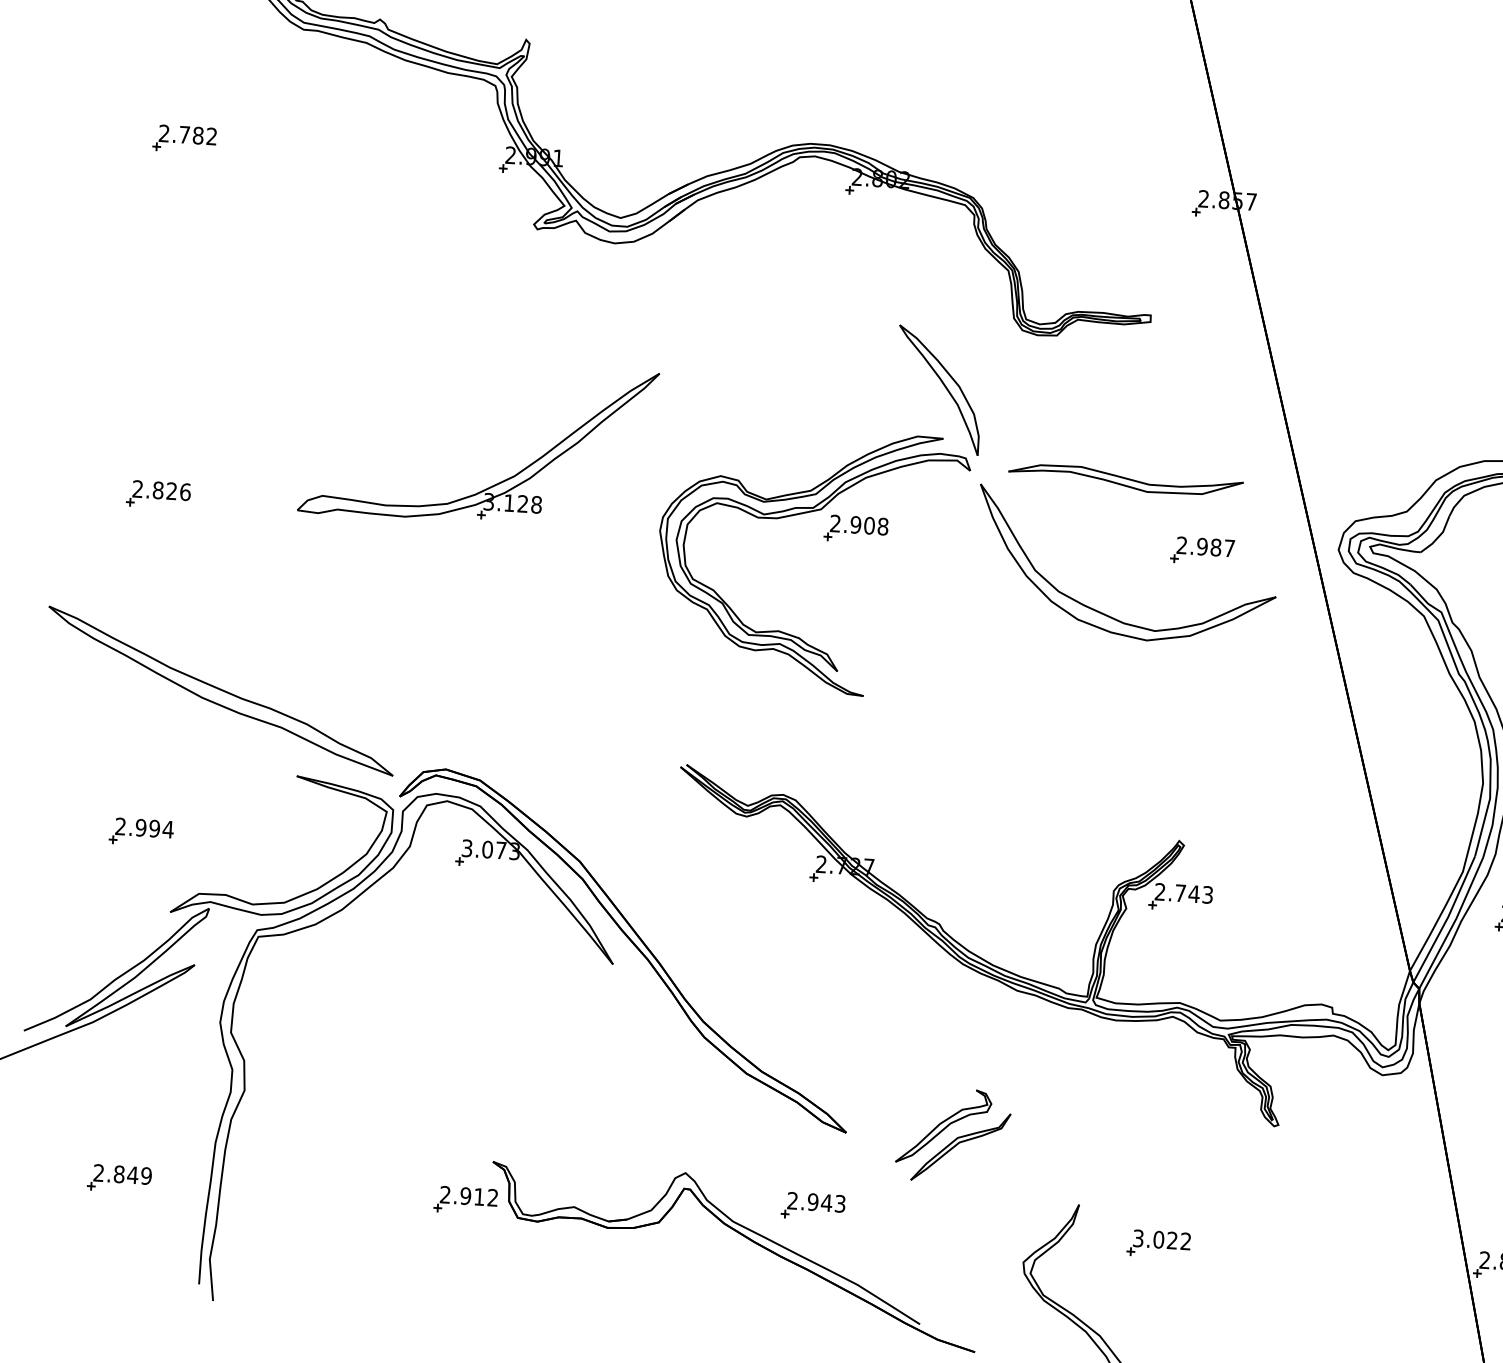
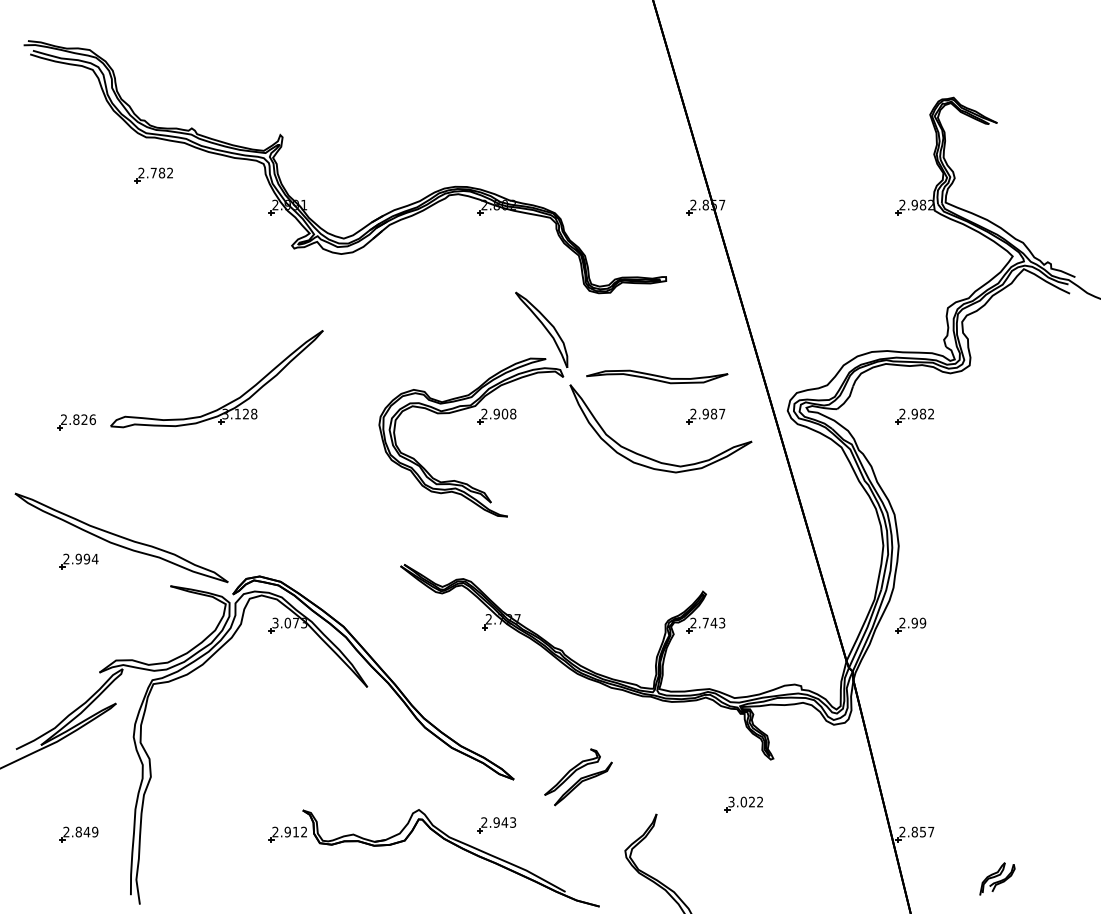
part: (183, 138) -> (153, 175), moved
part: (495, 482) -> (228, 402), moved
part: (140, 831) -> (78, 561), moved
part: (1158, 1243) -> (743, 804), moved

